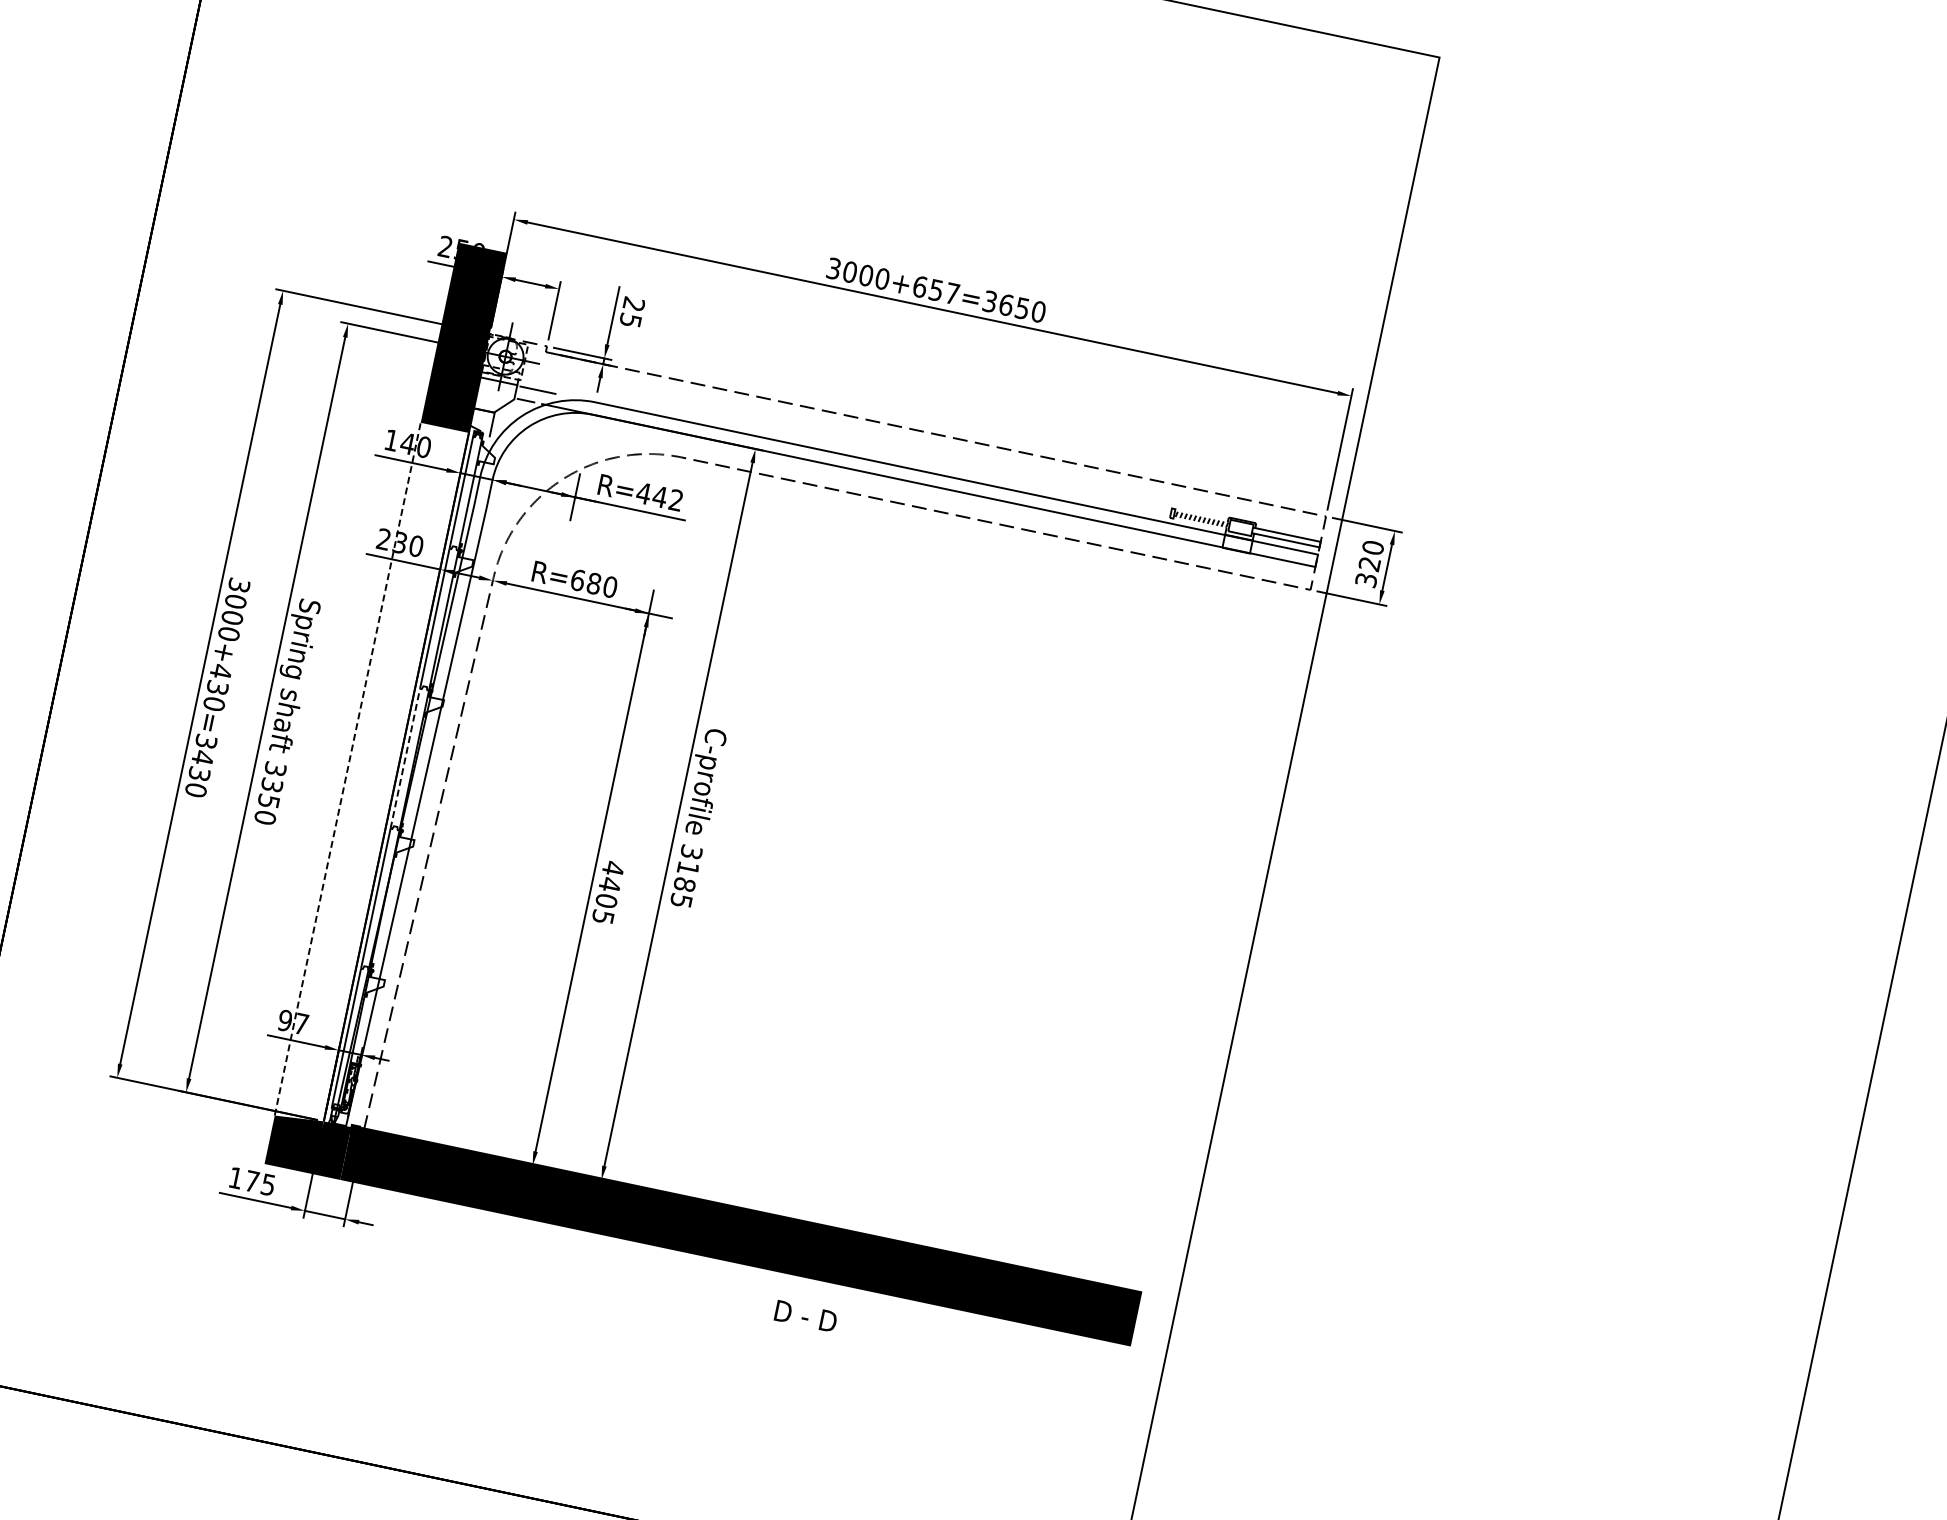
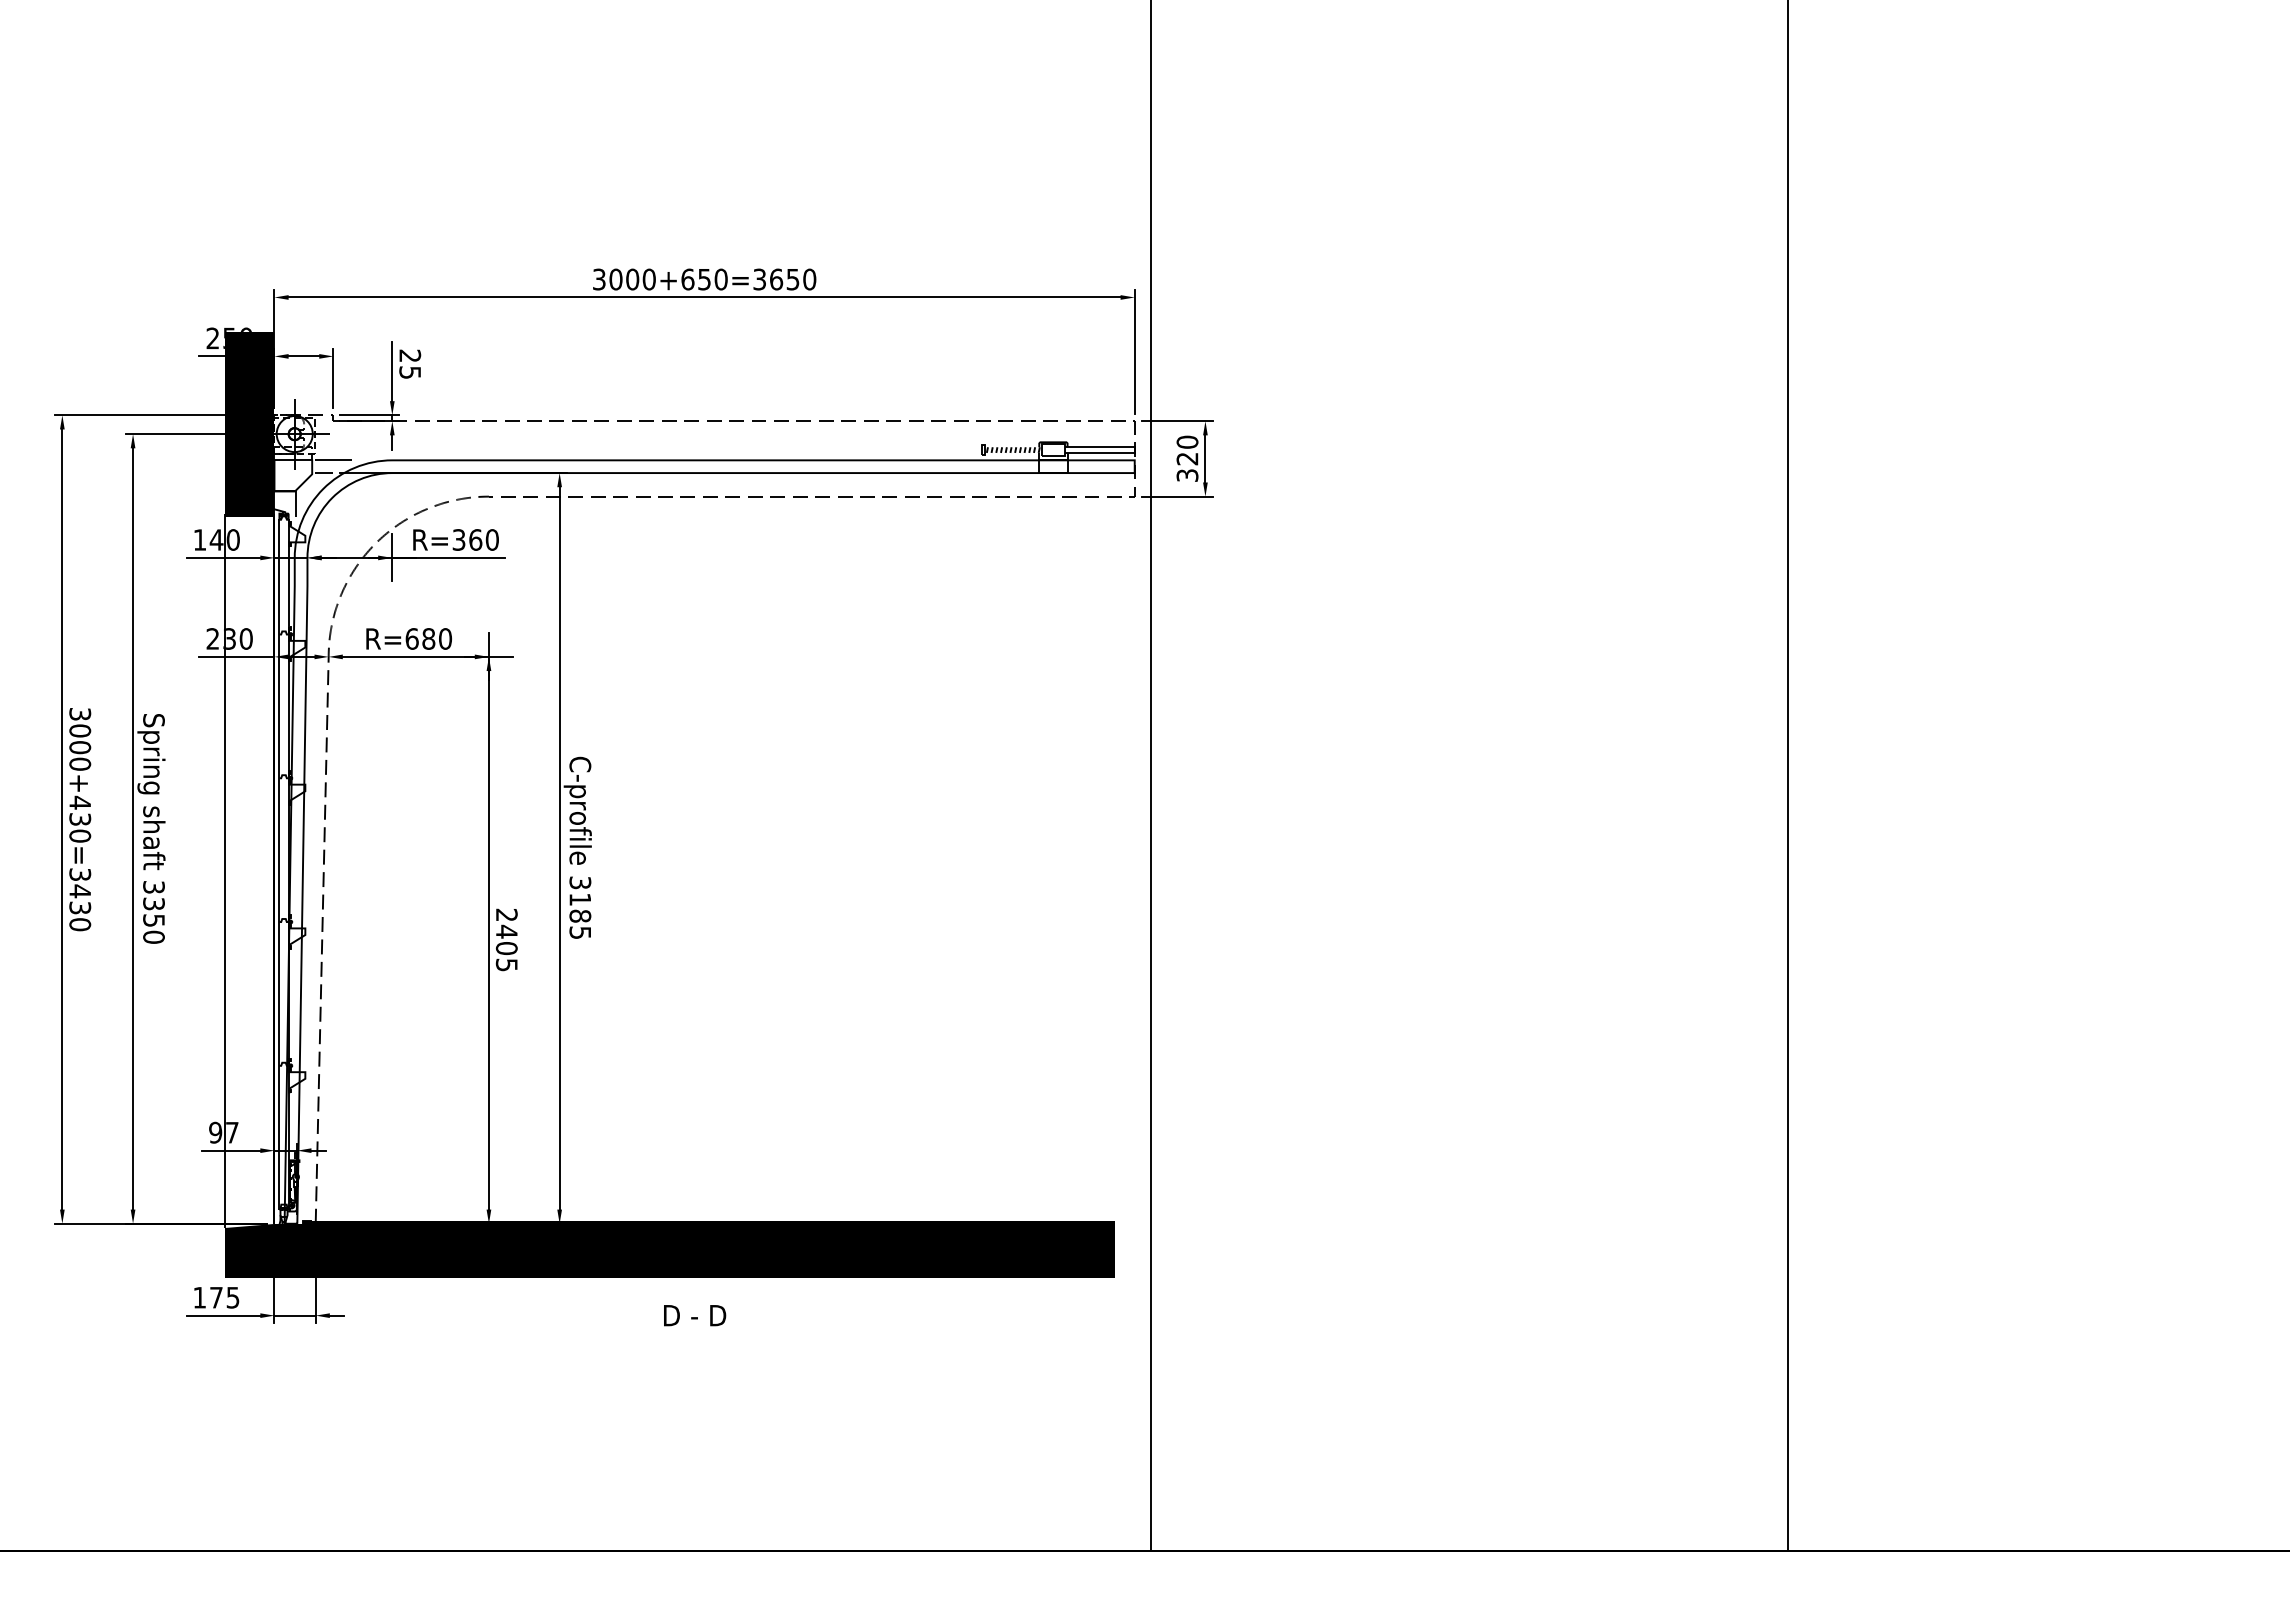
text: (951, 293) -> (720, 279), 3000+657=3650 -> 3000+650=3650
text: (659, 496) -> (475, 539), R=442 -> R=360
line: (405, 759) -> (279, 850), dashed -> solid
line: (347, 768) -> (224, 871), dashed -> solid
text: (613, 867) -> (506, 914), 4405 -> 2405
text: (806, 1316) -> (695, 1315), moved

